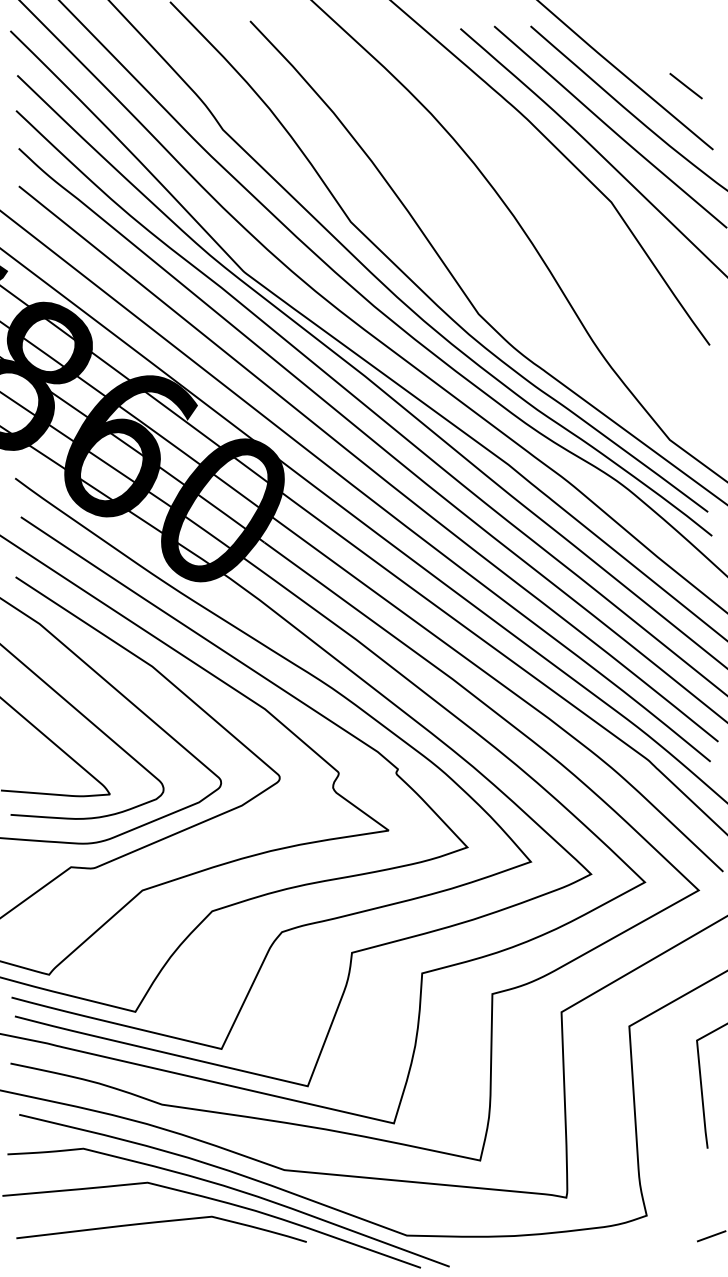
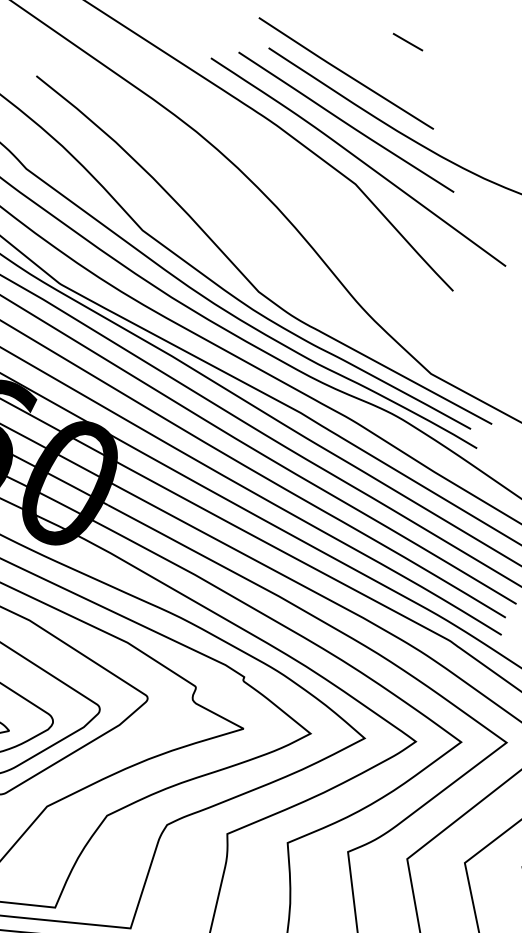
line: (685, 85) -> (407, 41), moved

